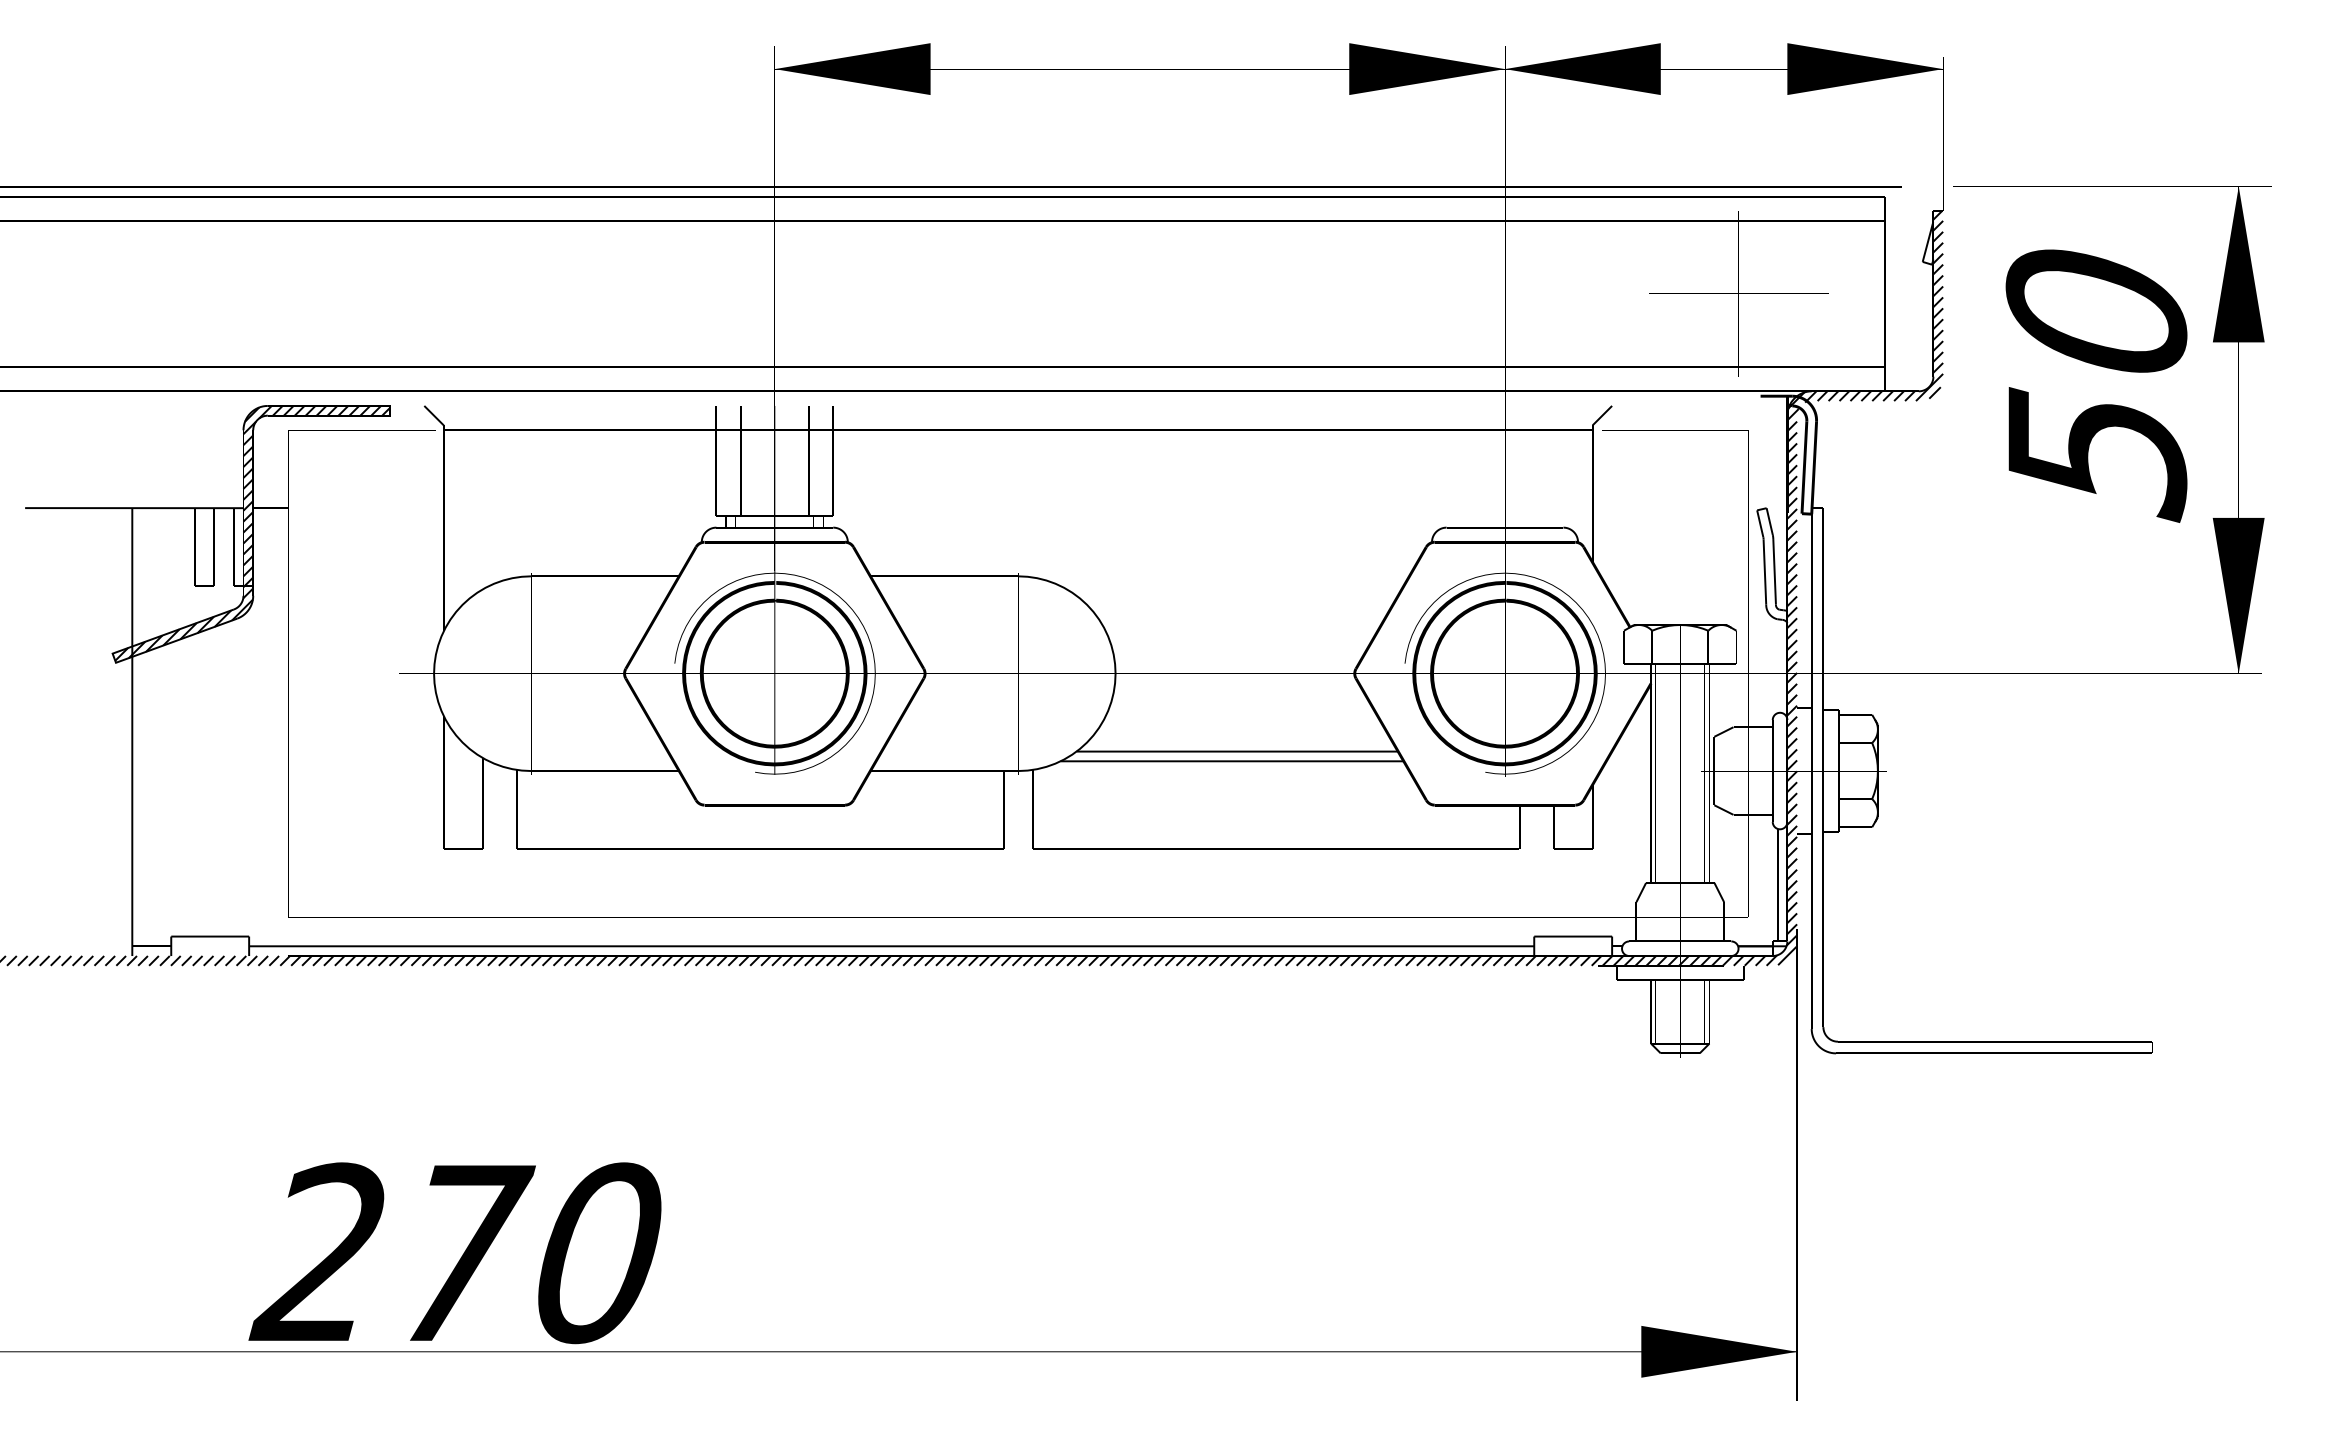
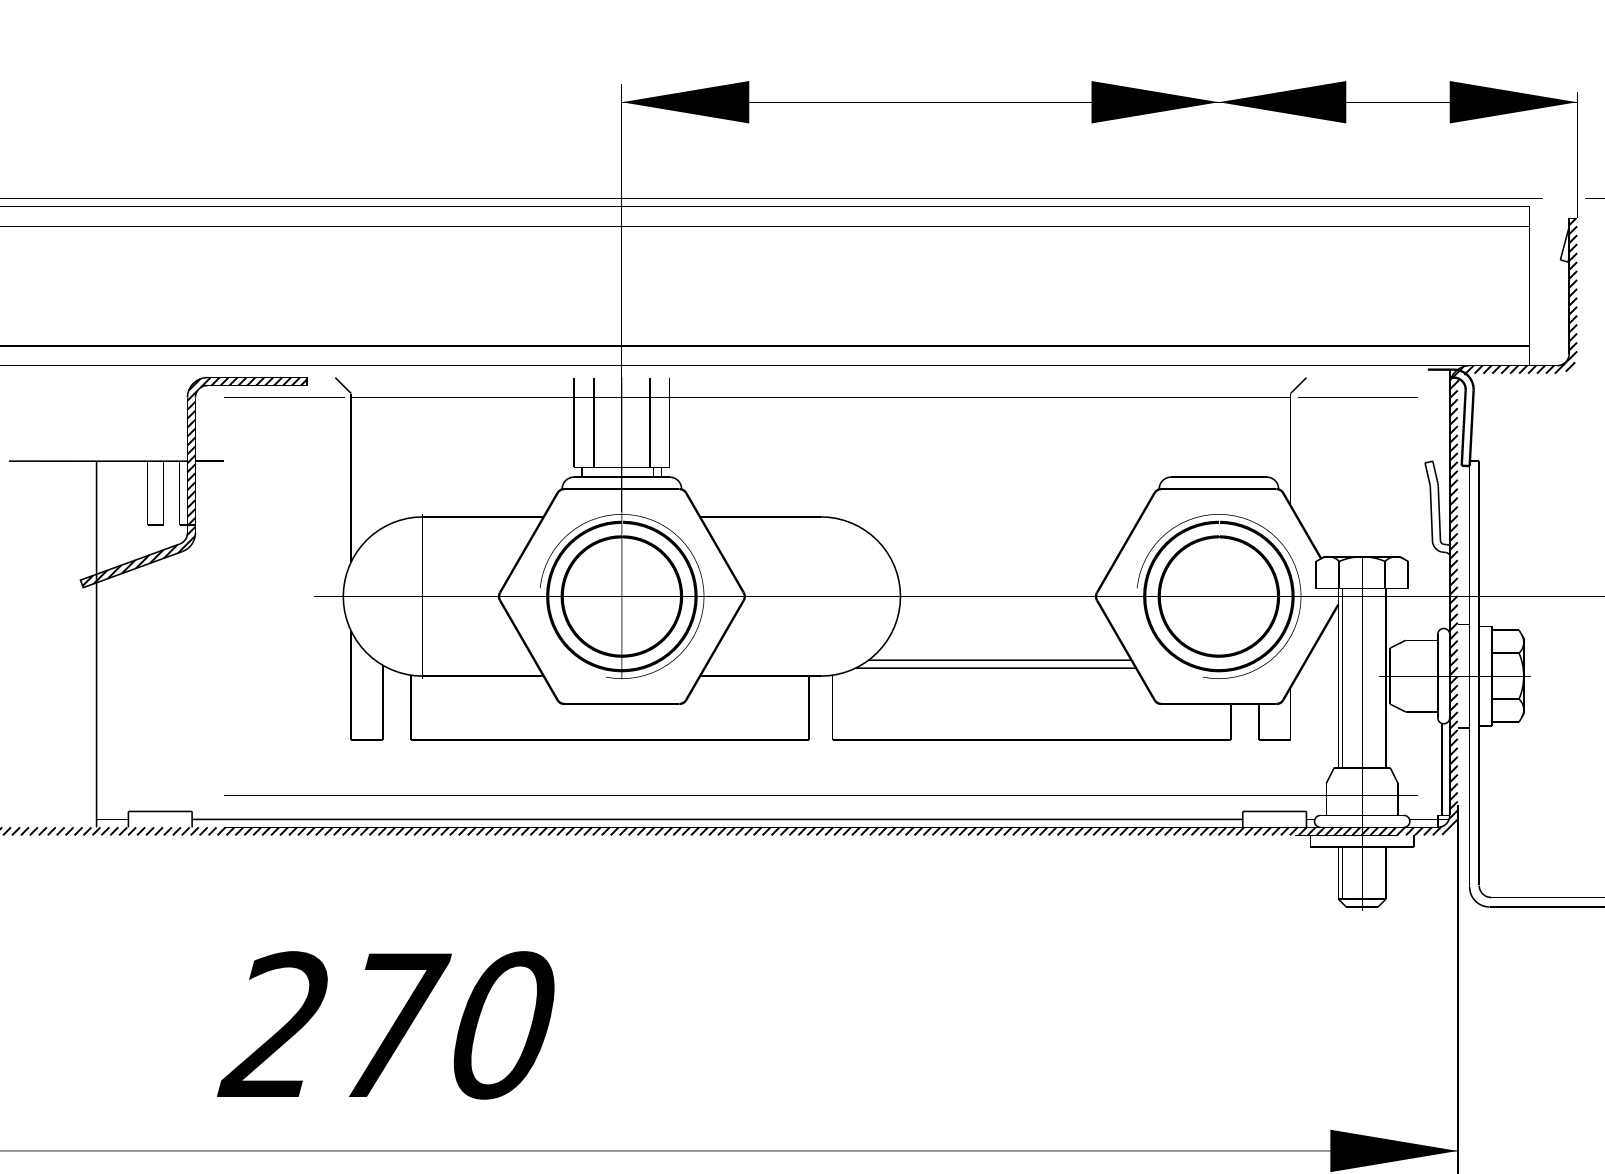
text: (454, 1253) -> (385, 1025), moved

